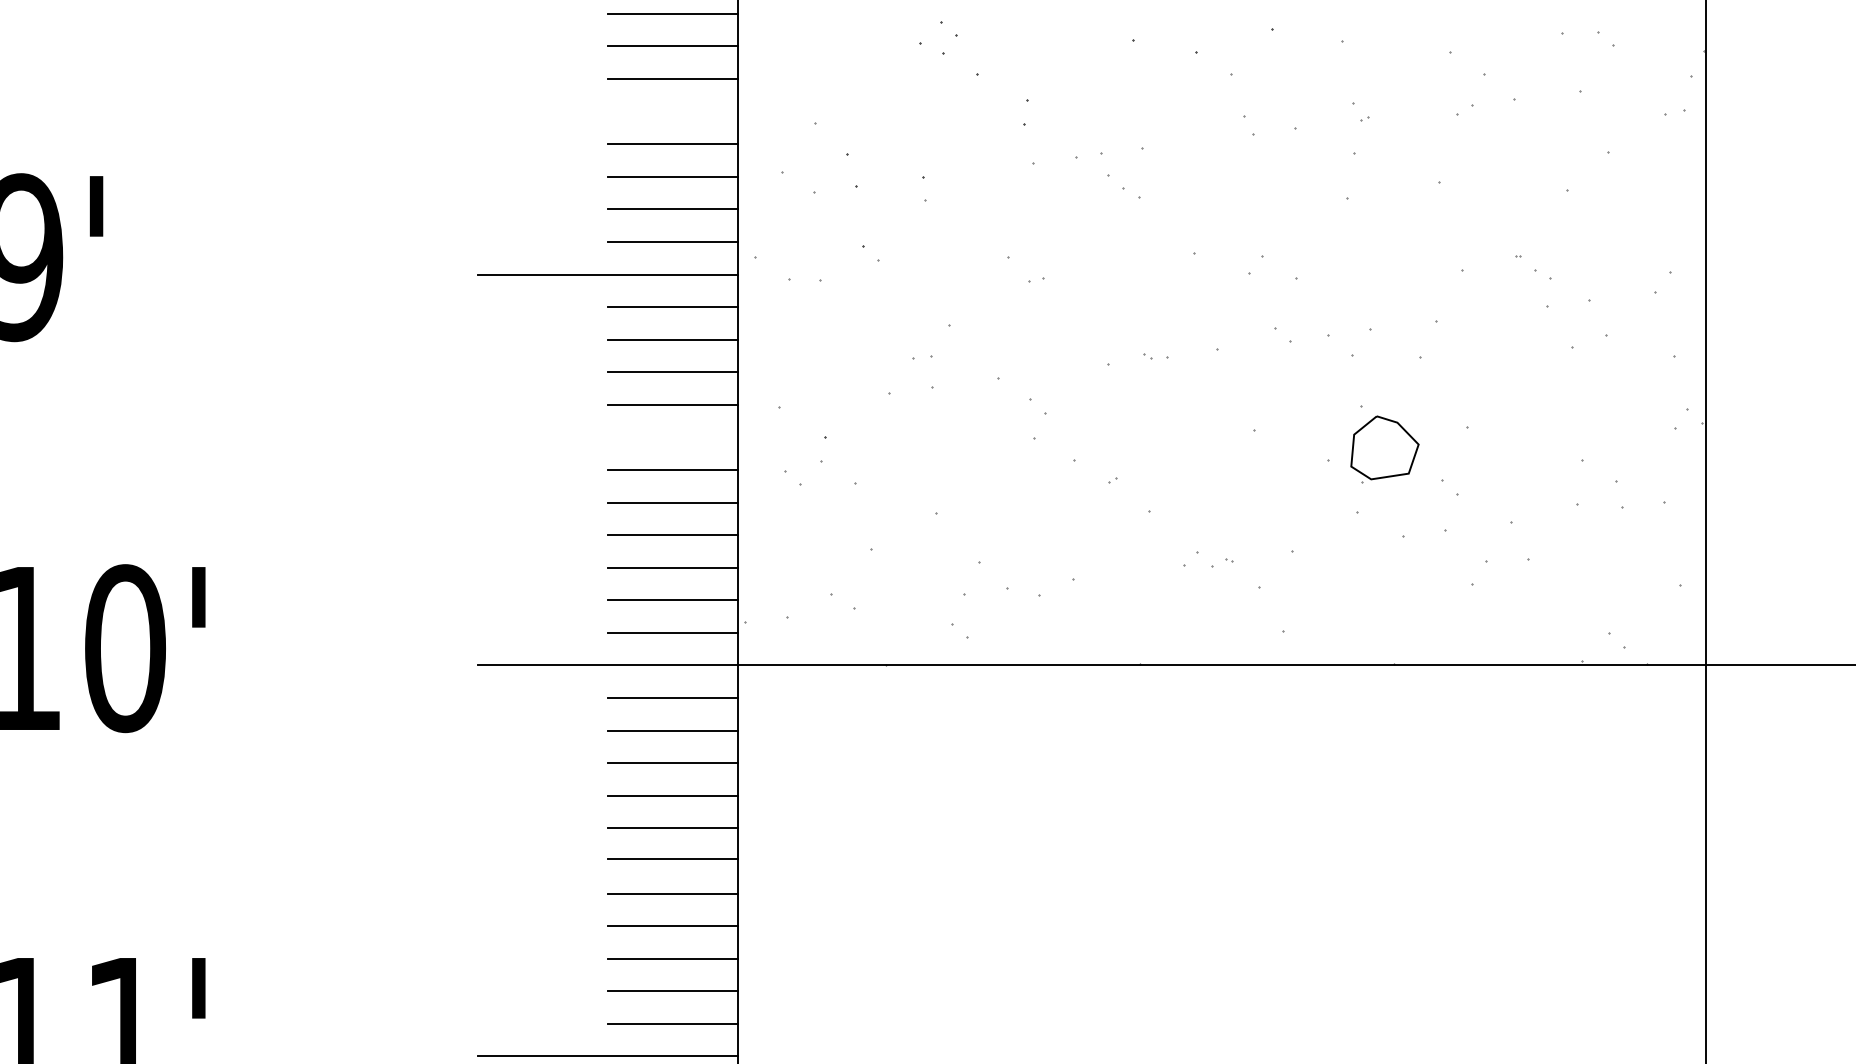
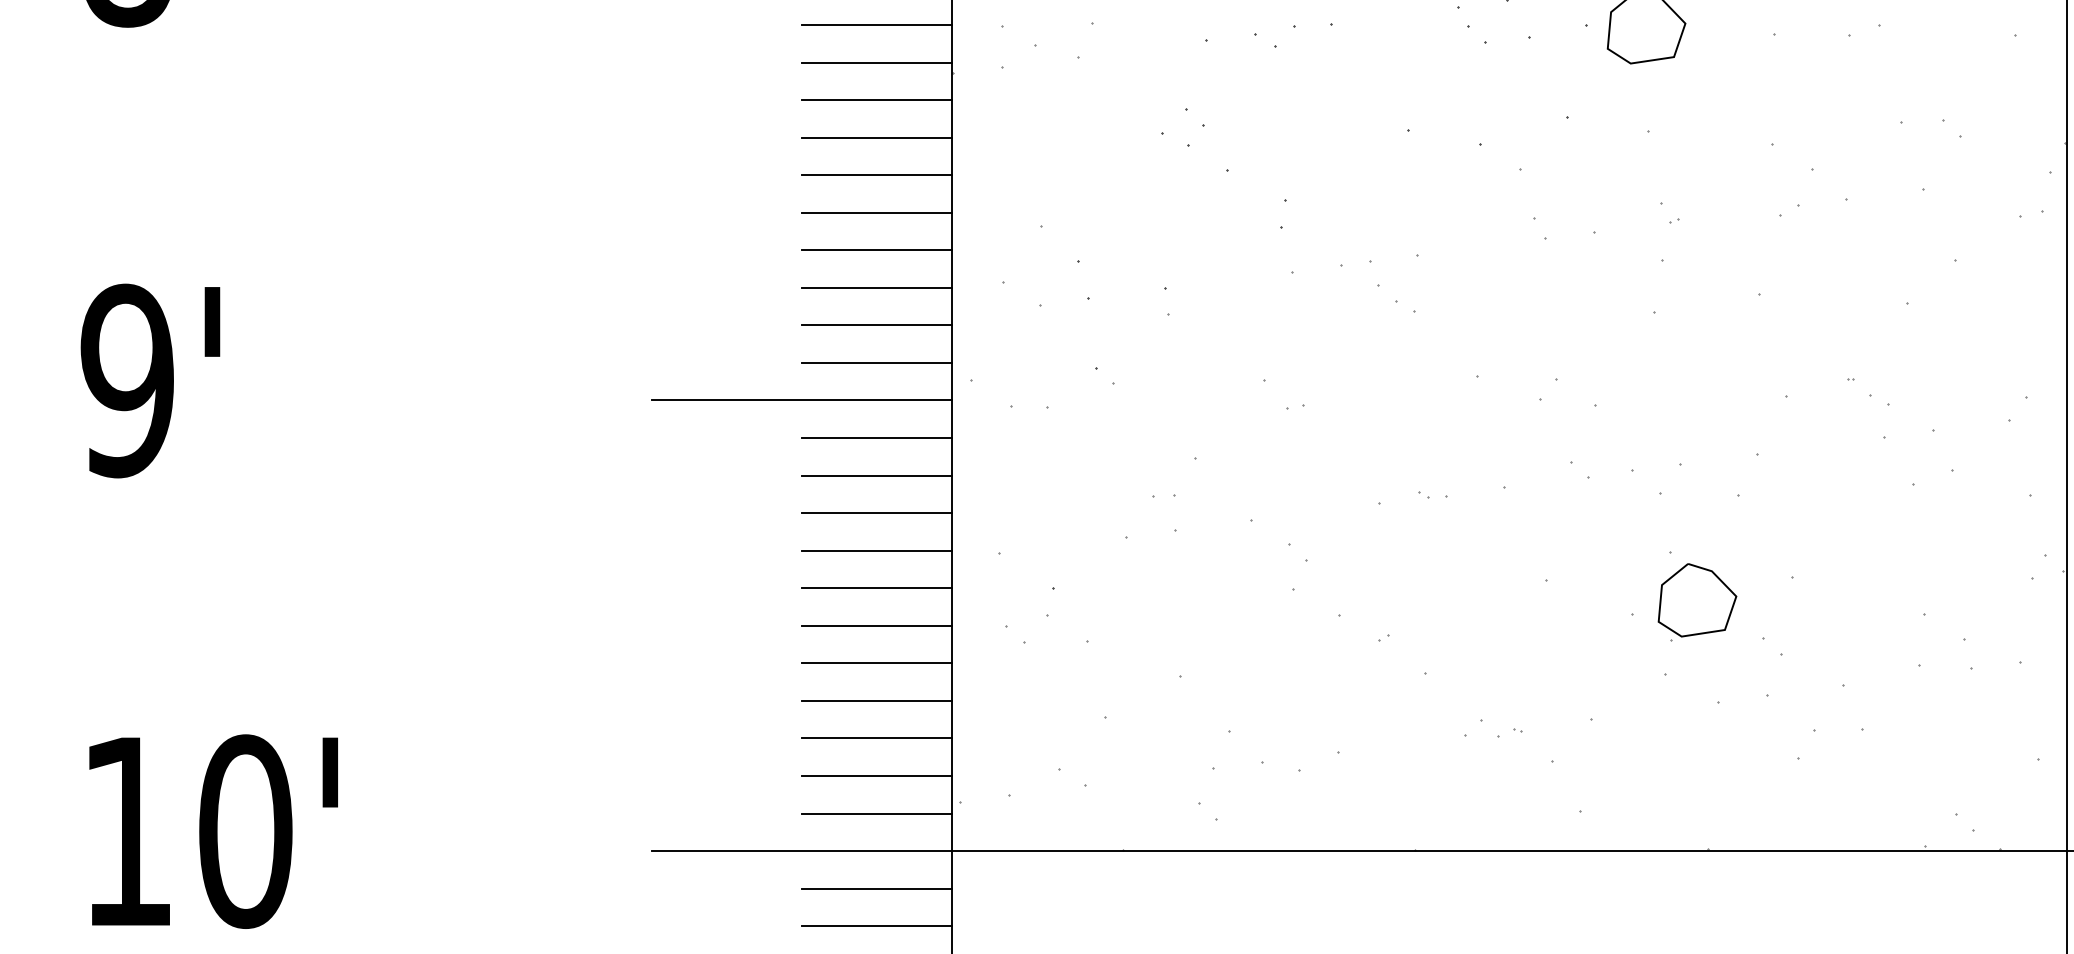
line: (672, 111) -> (876, 212), added
line: (672, 437) -> (876, 588), added

